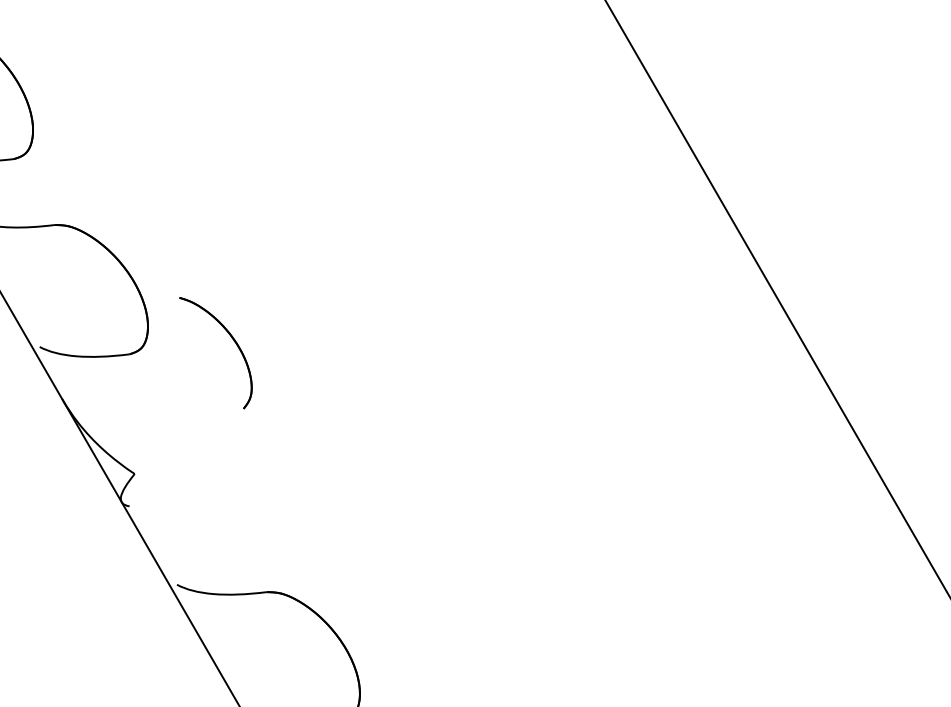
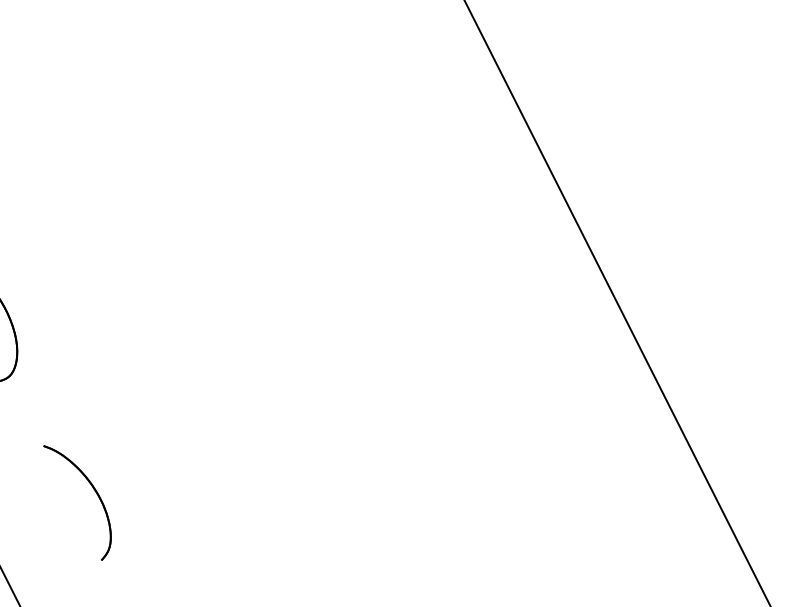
part: (231, 338) -> (93, 489), moved

